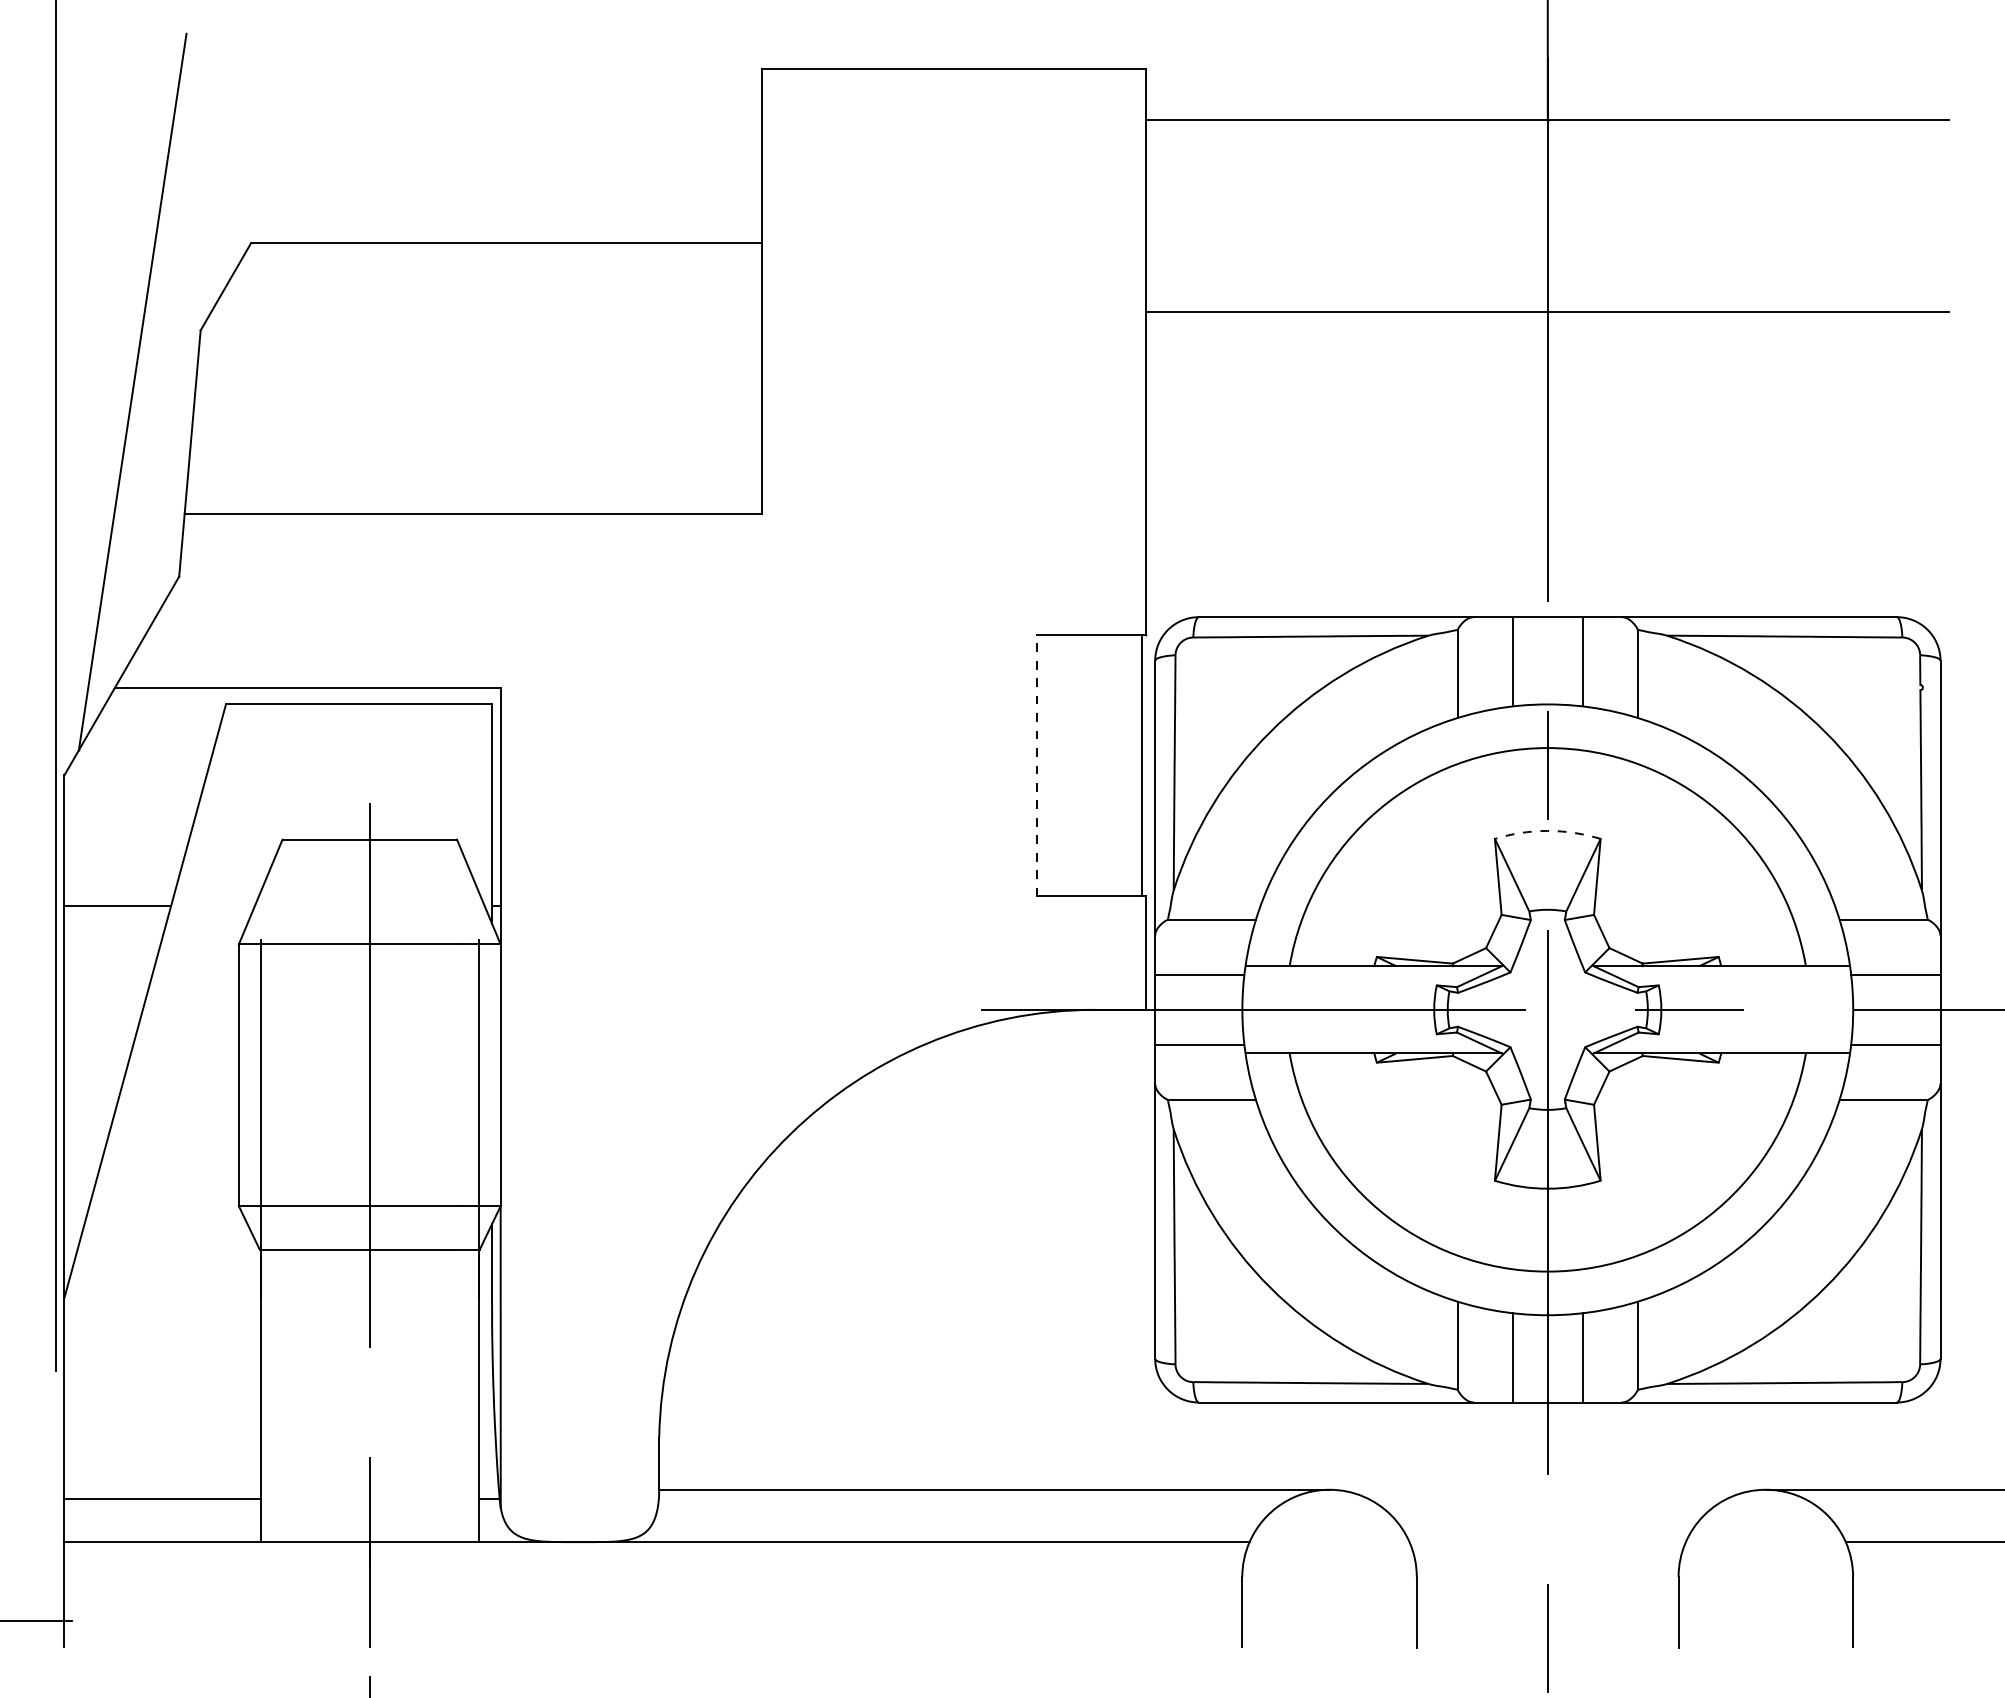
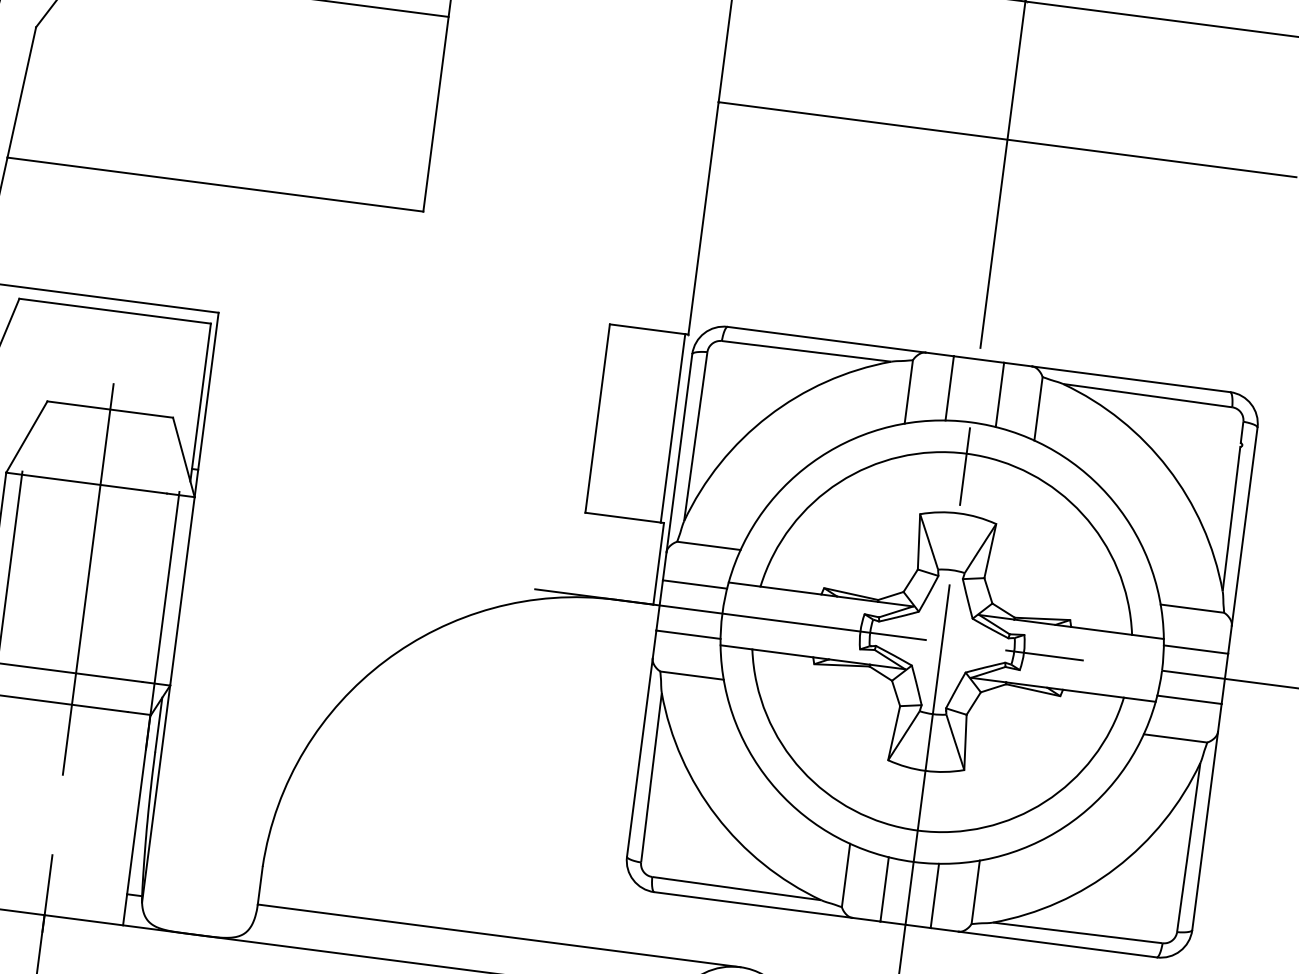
line: (1037, 765) -> (597, 418), dashed -> solid
arc: (1547, 830) -> (958, 513), dashed -> solid

